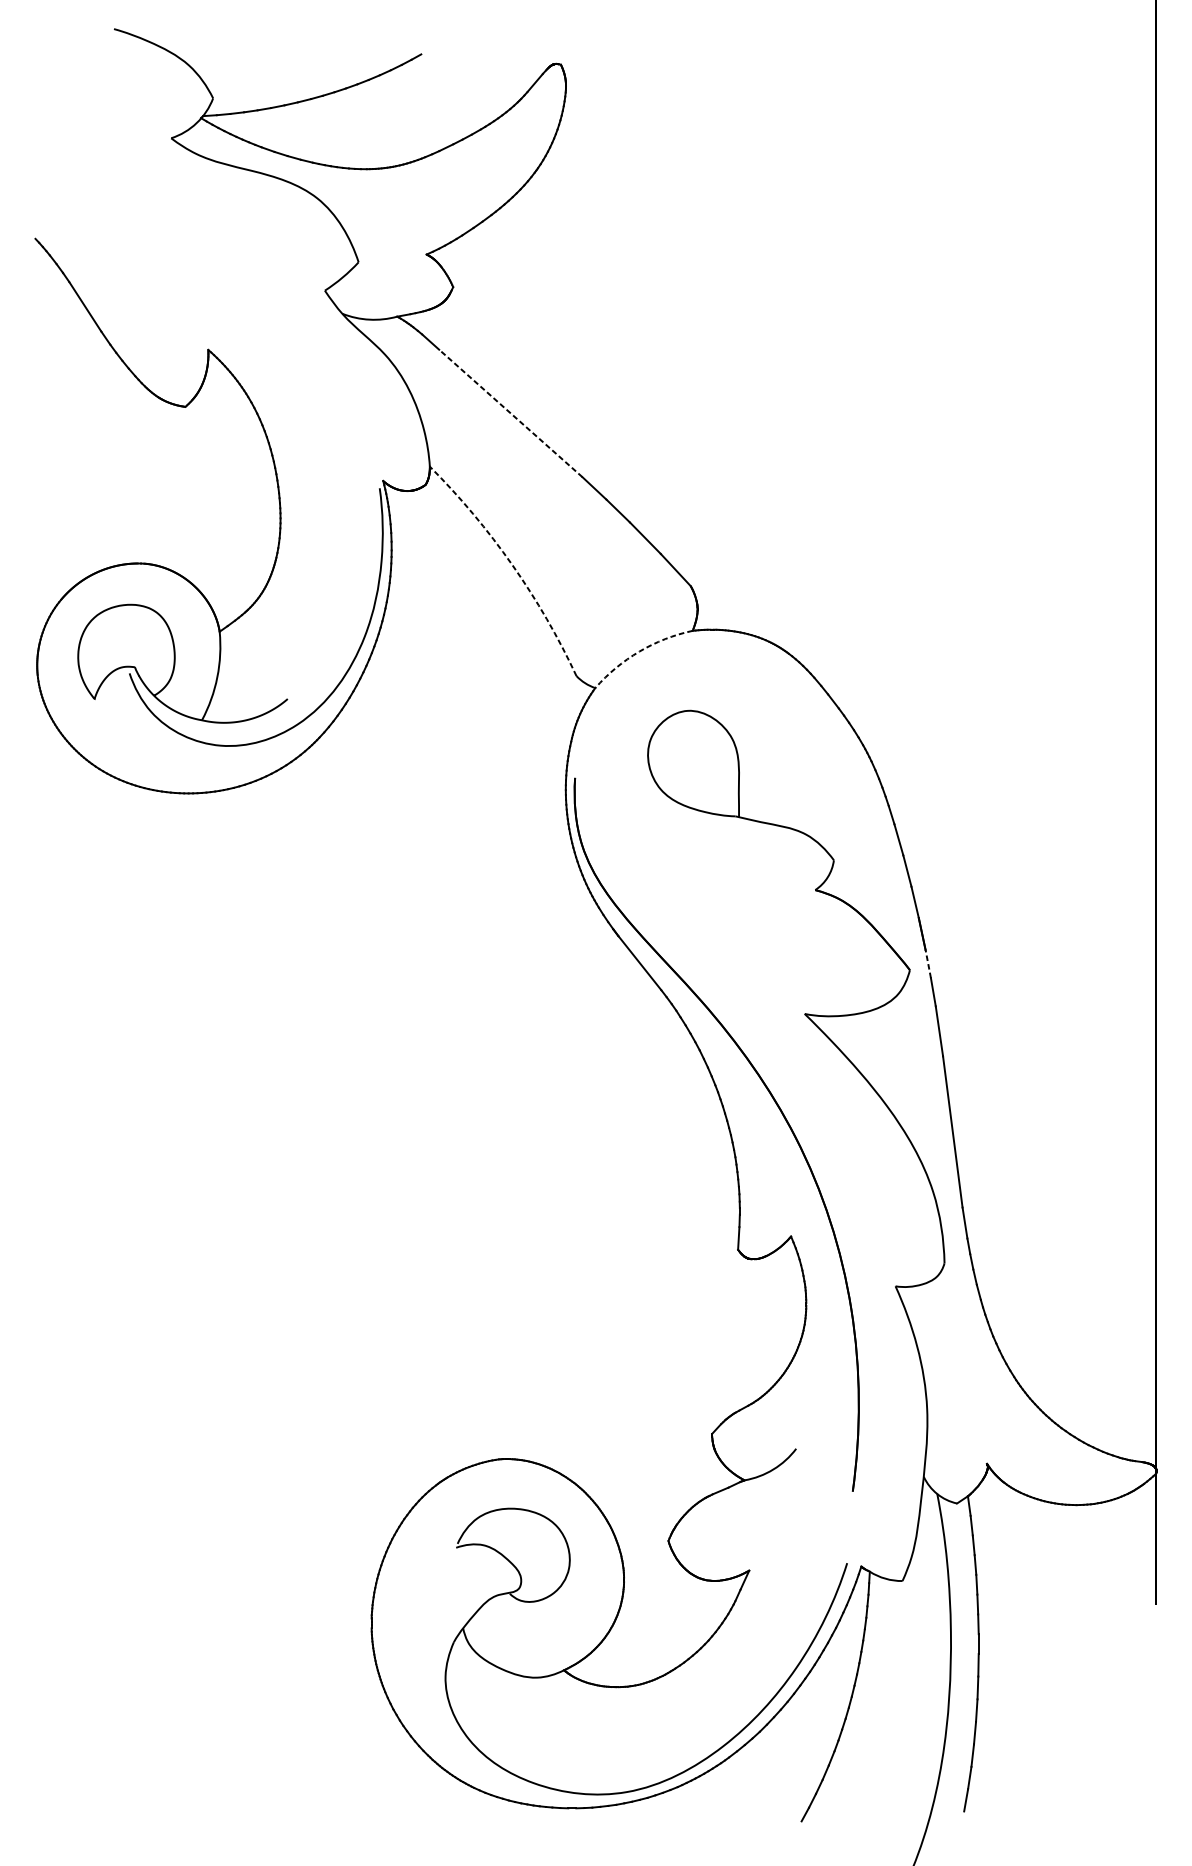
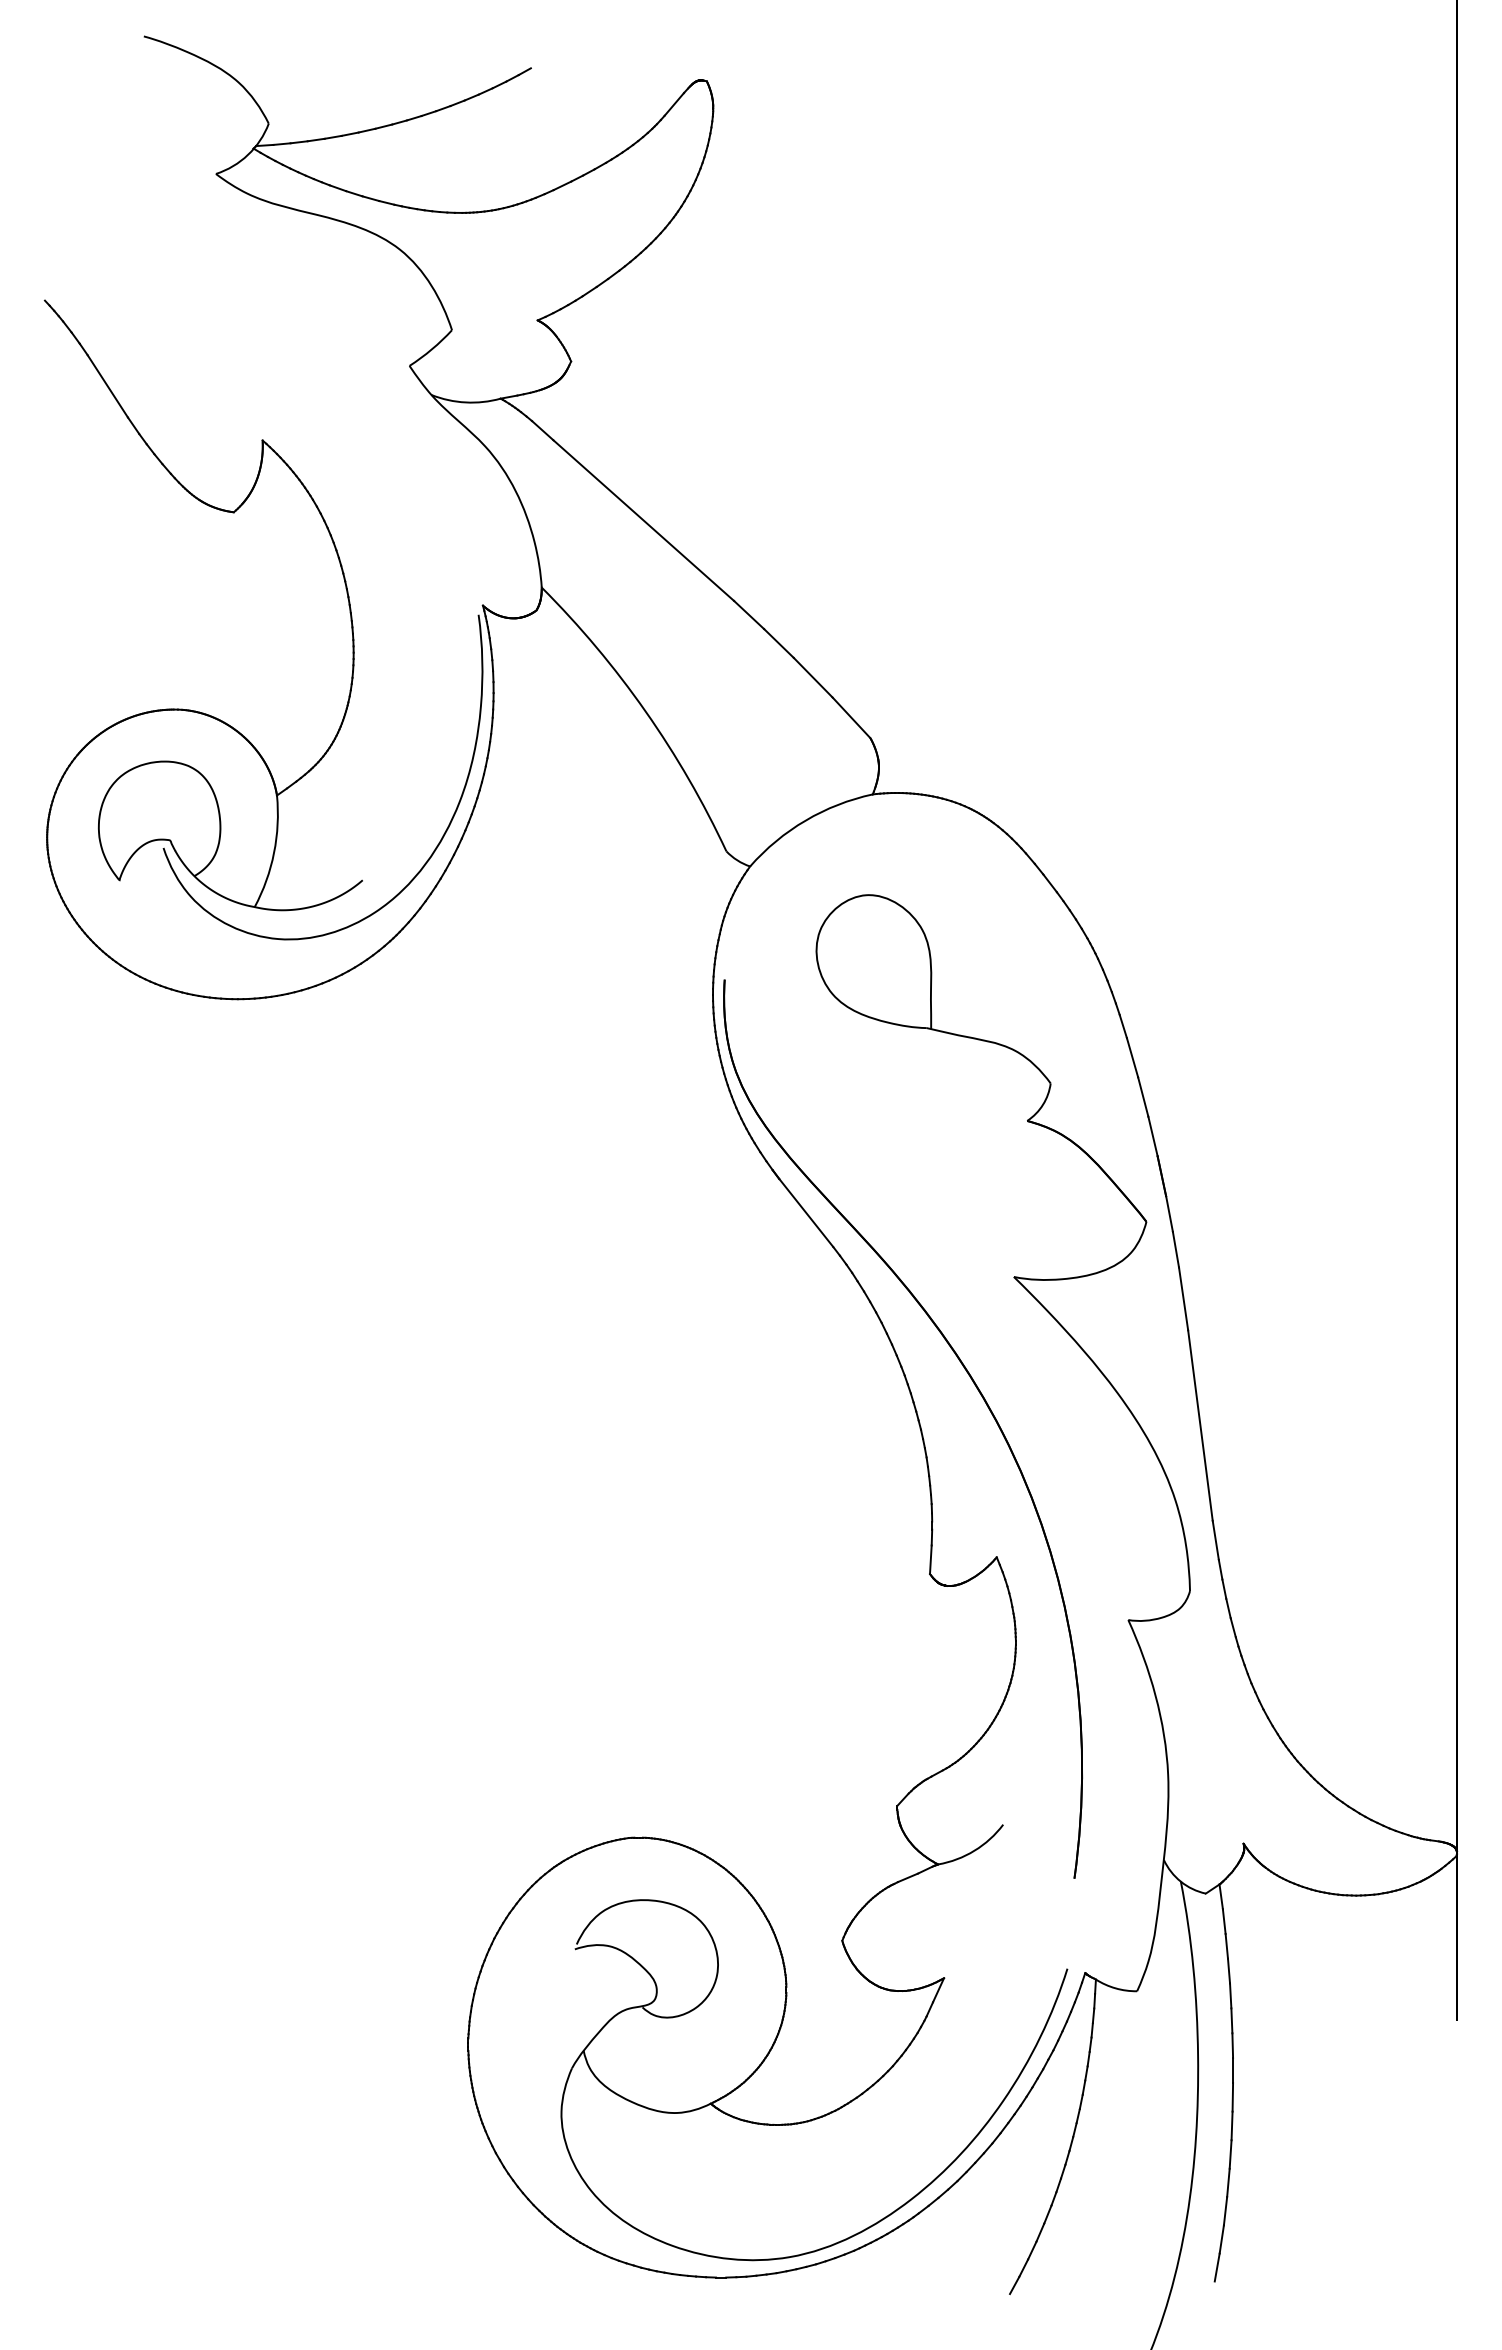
line: (510, 413) -> (643, 520), dashed -> solid
arc: (512, 565) -> (645, 711), dashed -> solid
arc: (639, 651) -> (805, 820), dashed -> solid
line: (928, 963) -> (1169, 1213), dashed -> solid

